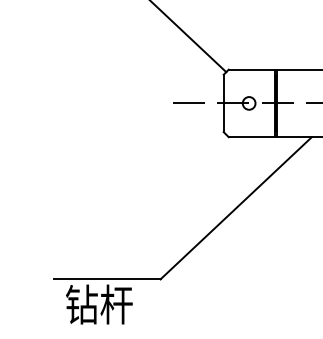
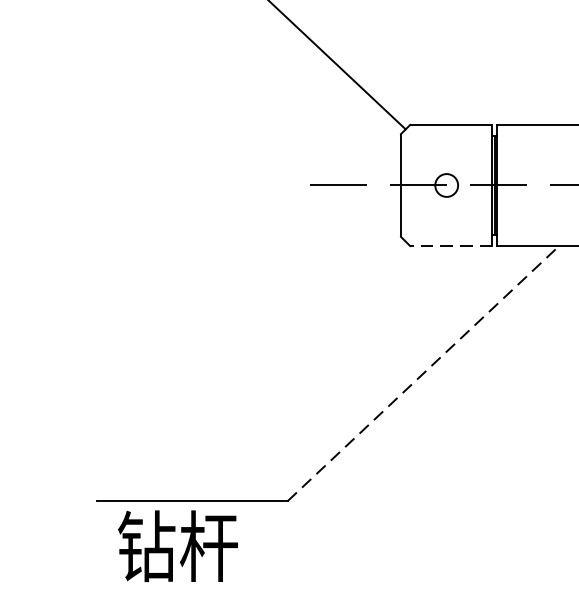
line: (251, 137) -> (450, 246), solid -> dashed
line: (236, 208) -> (424, 373), solid -> dashed

